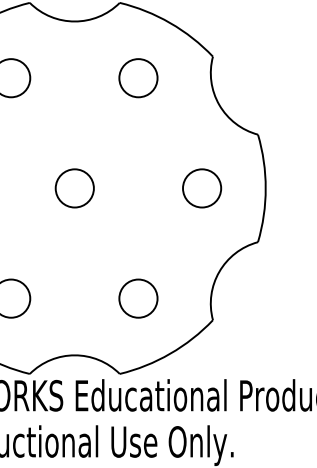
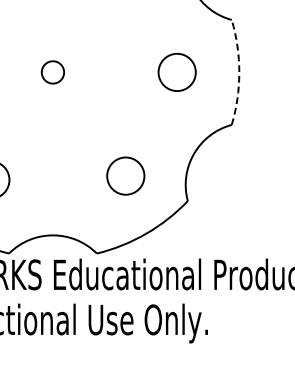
circle: (74, 188) -> (52, 72), size x0.6
arc: (265, 188) -> (239, 72), solid -> dashed
circle: (138, 298) -> (125, 175), moved

